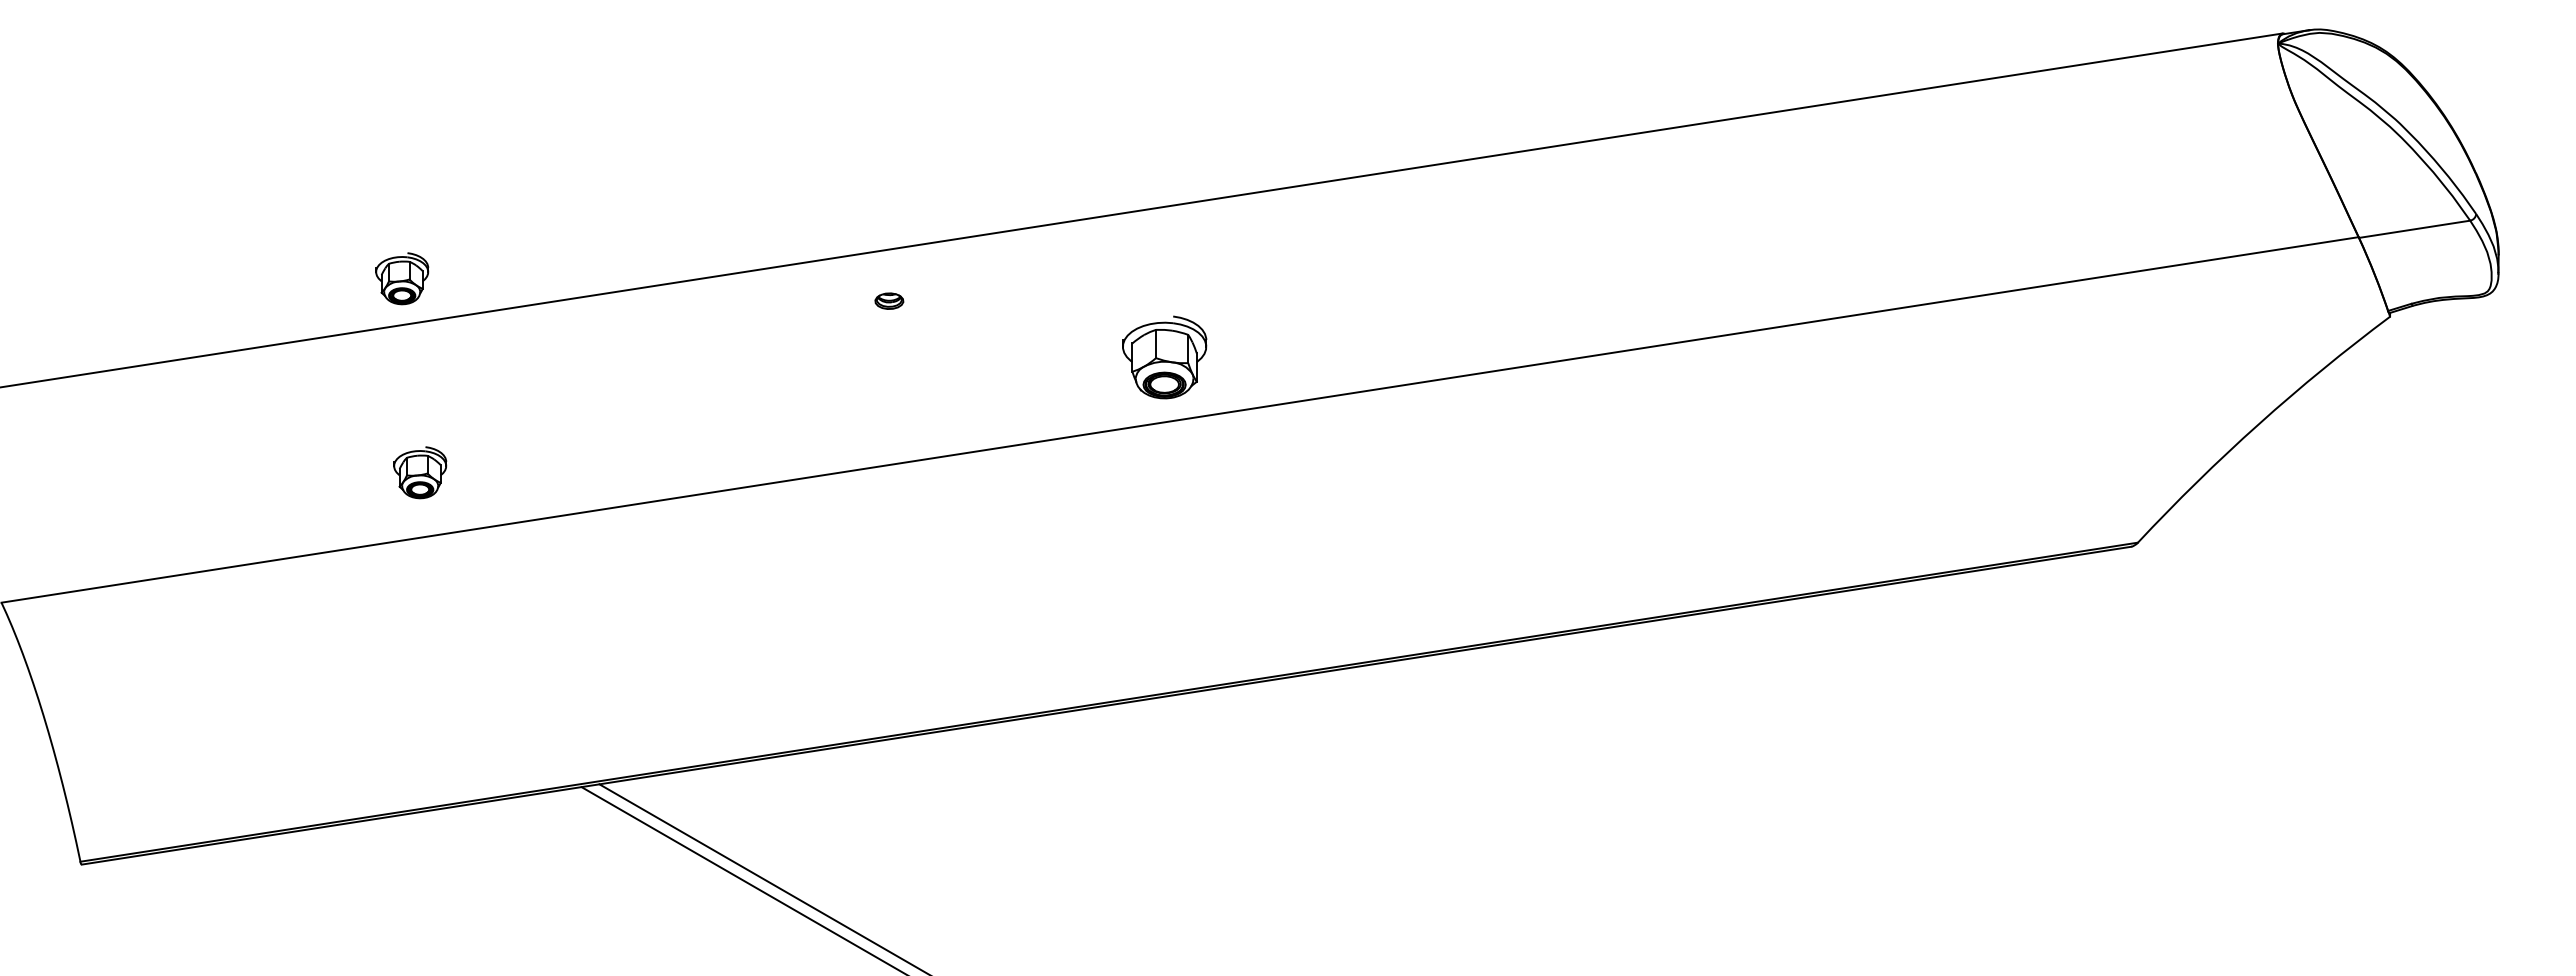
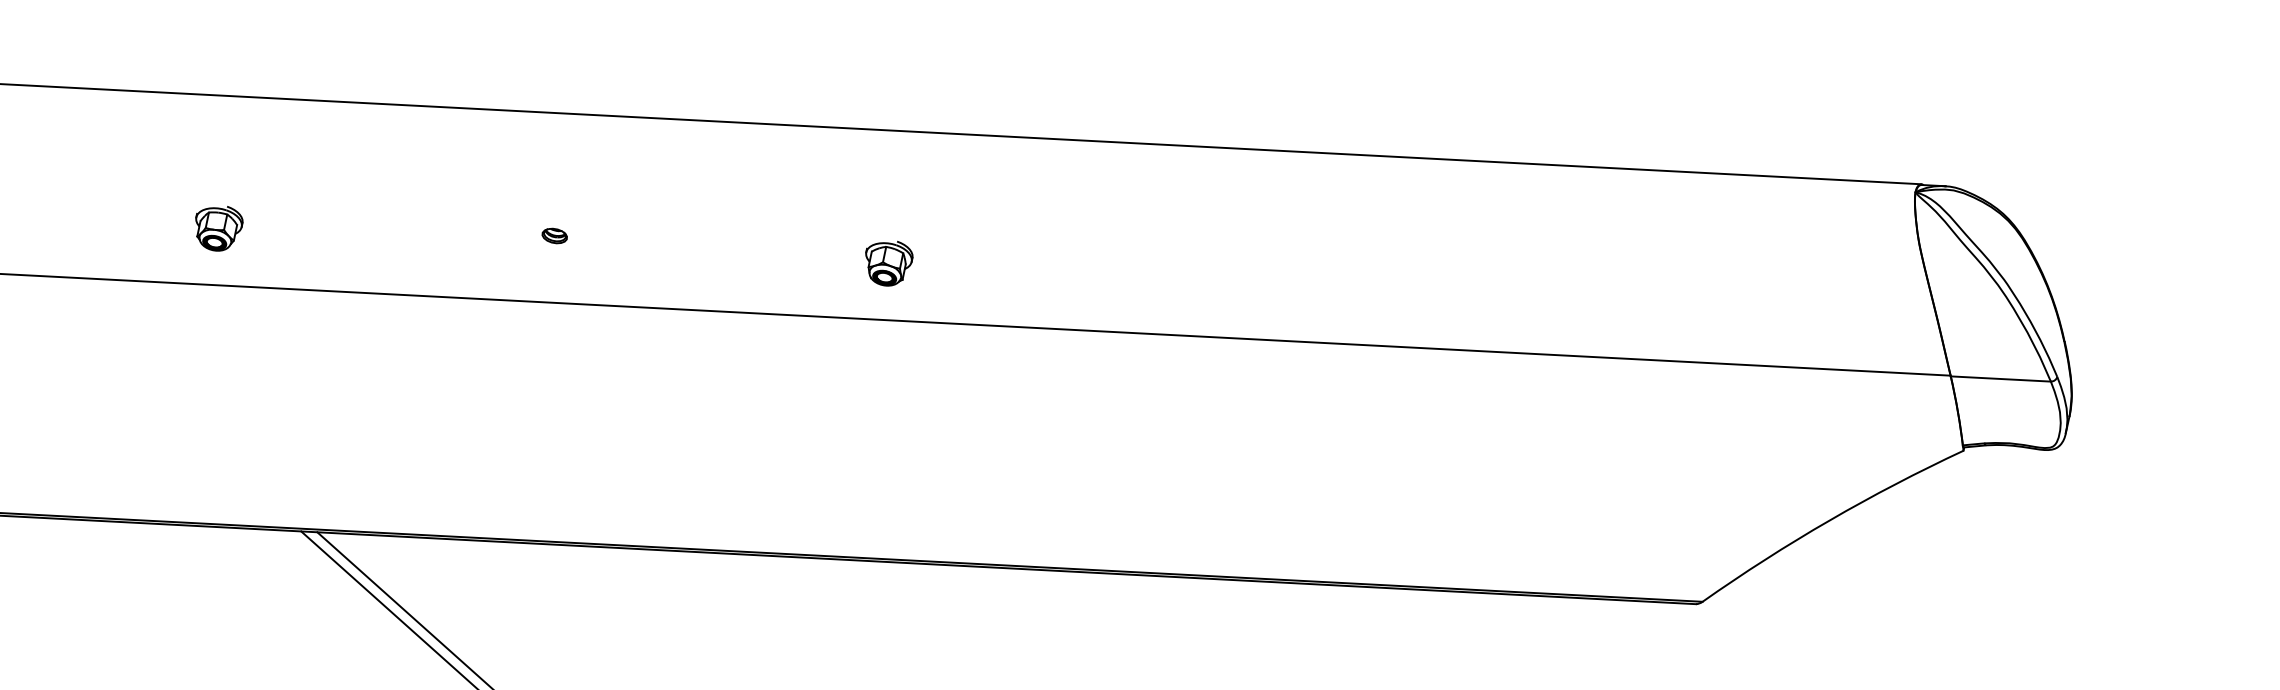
part: (402, 278) -> (237, 55), removed
part: (889, 300) -> (554, 235), moved
part: (1164, 356) -> (887, 262), size x0.62

